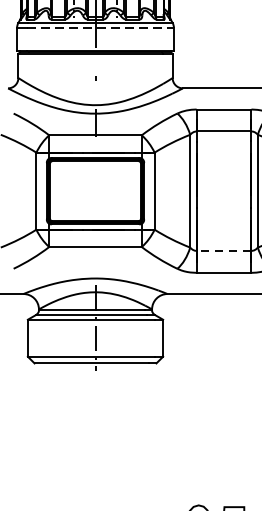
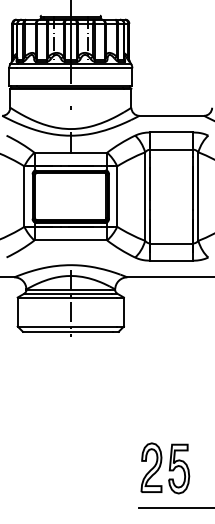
line: (100, 28) -> (74, 68), dashed -> solid
line: (223, 250) -> (171, 243), dashed -> solid

